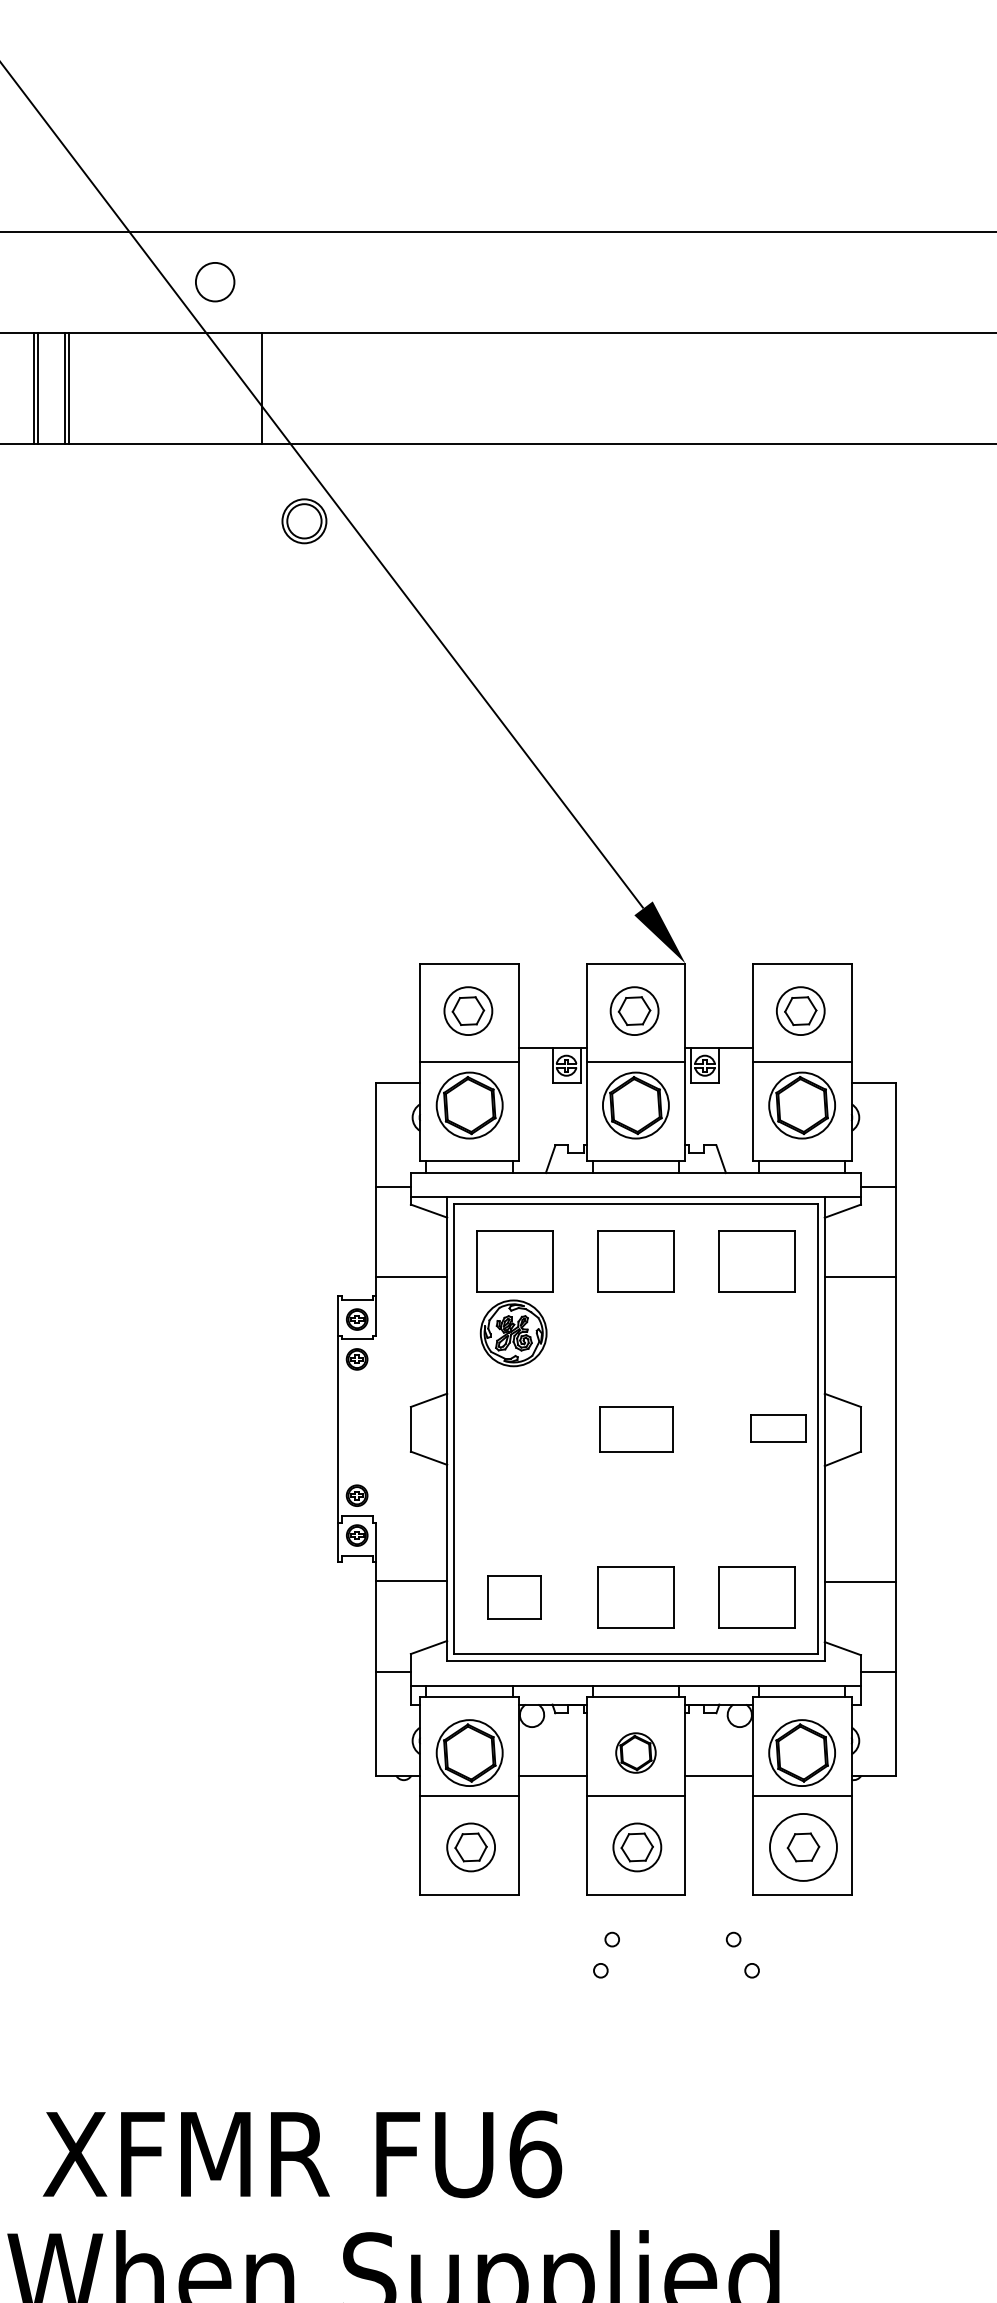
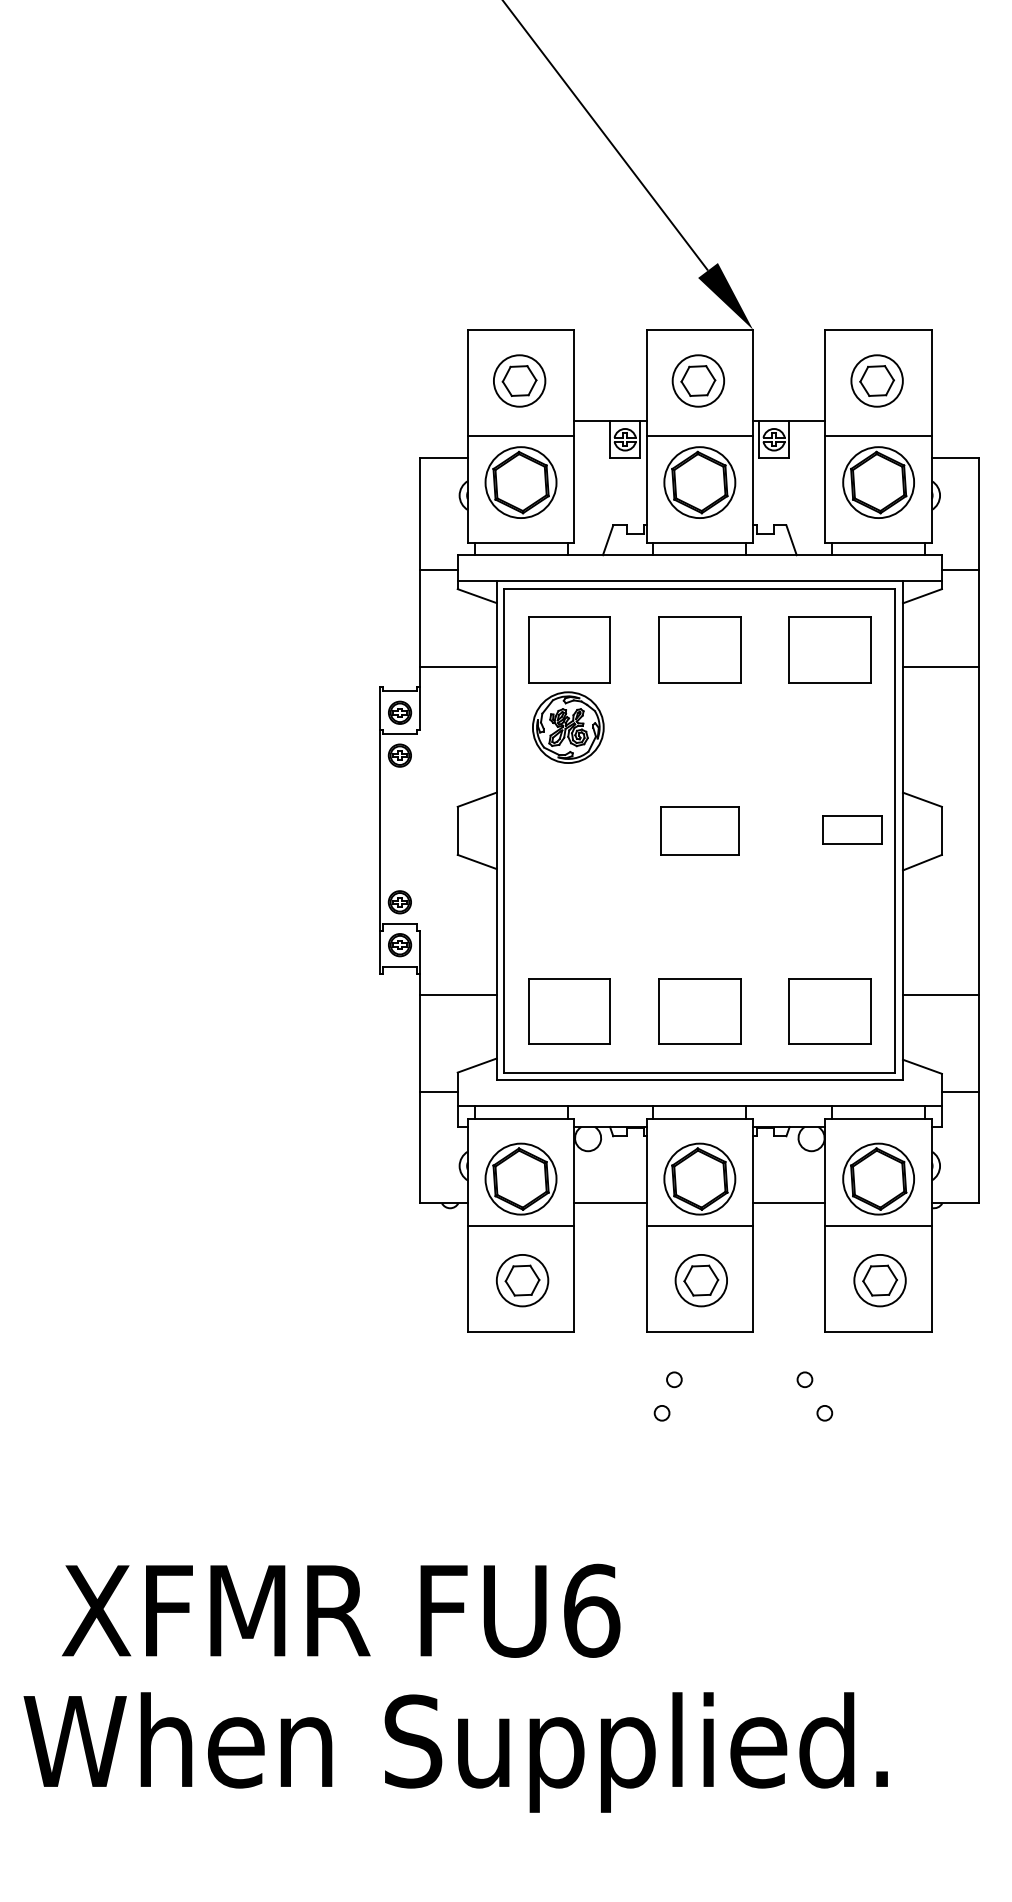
part: (514, 1597) -> (569, 1011), size x1.43
part: (635, 1752) -> (699, 1178), size x1.67
circle: (803, 1847) -> (880, 1280), size x0.71

